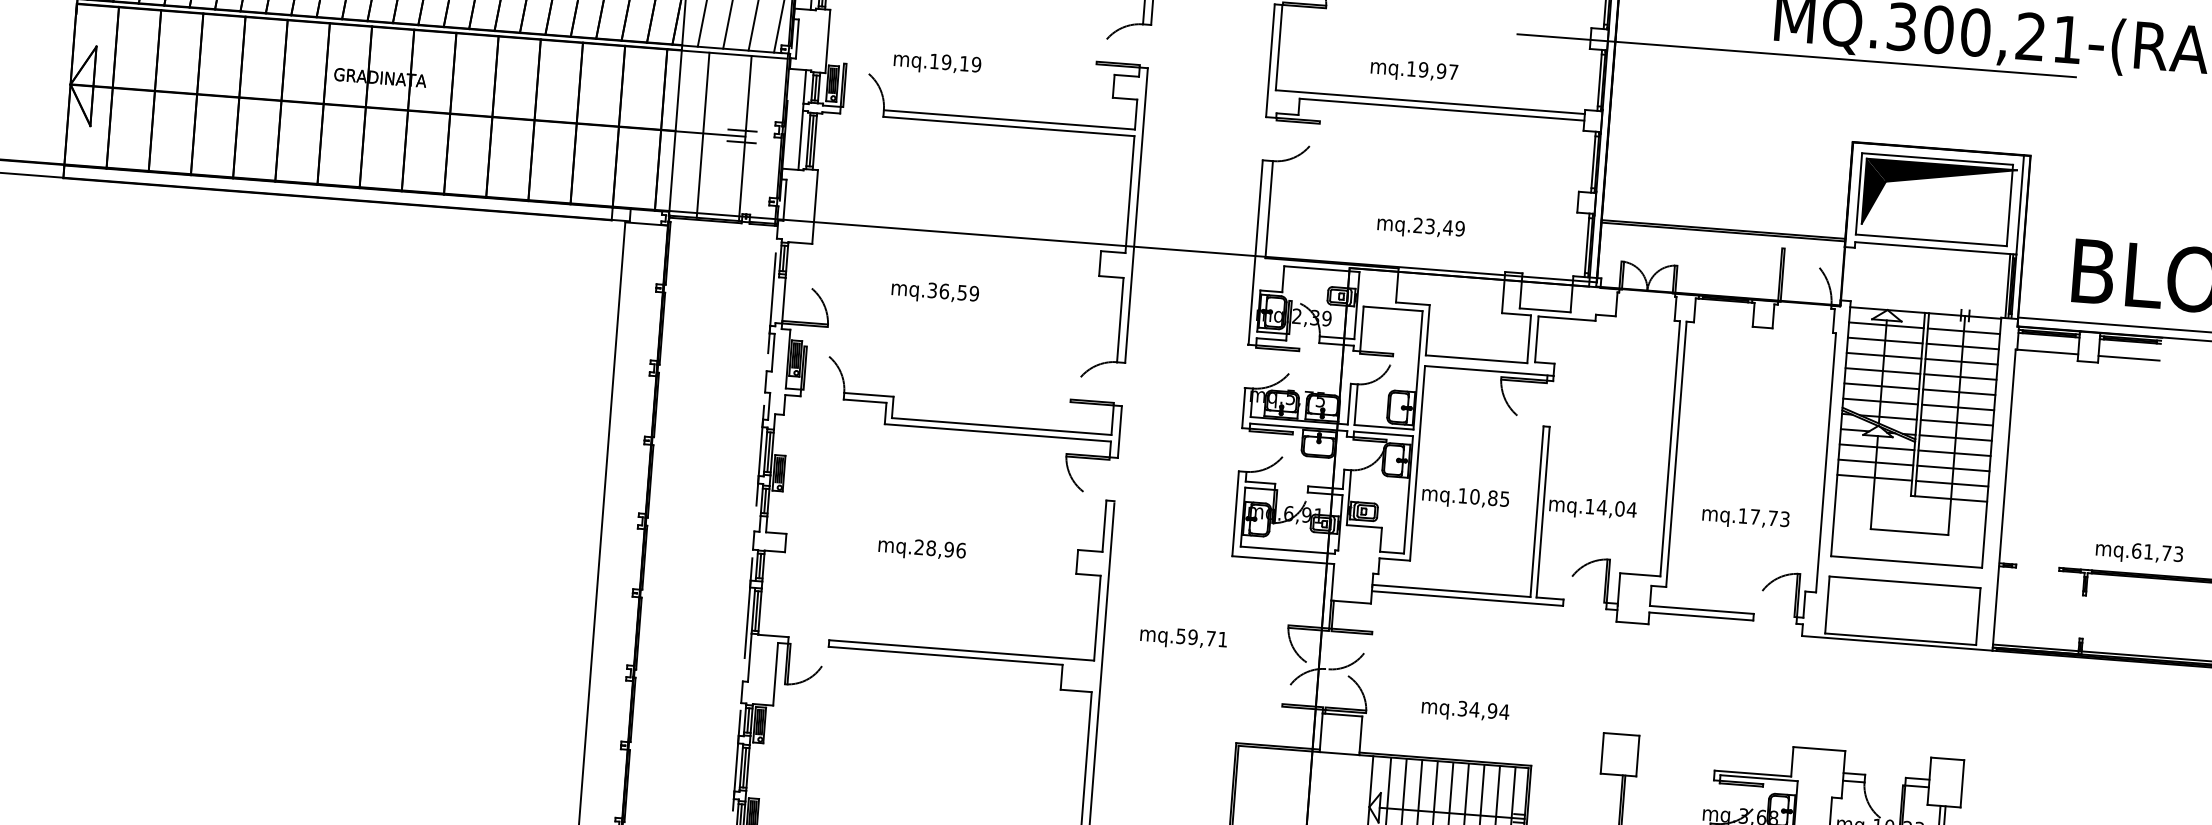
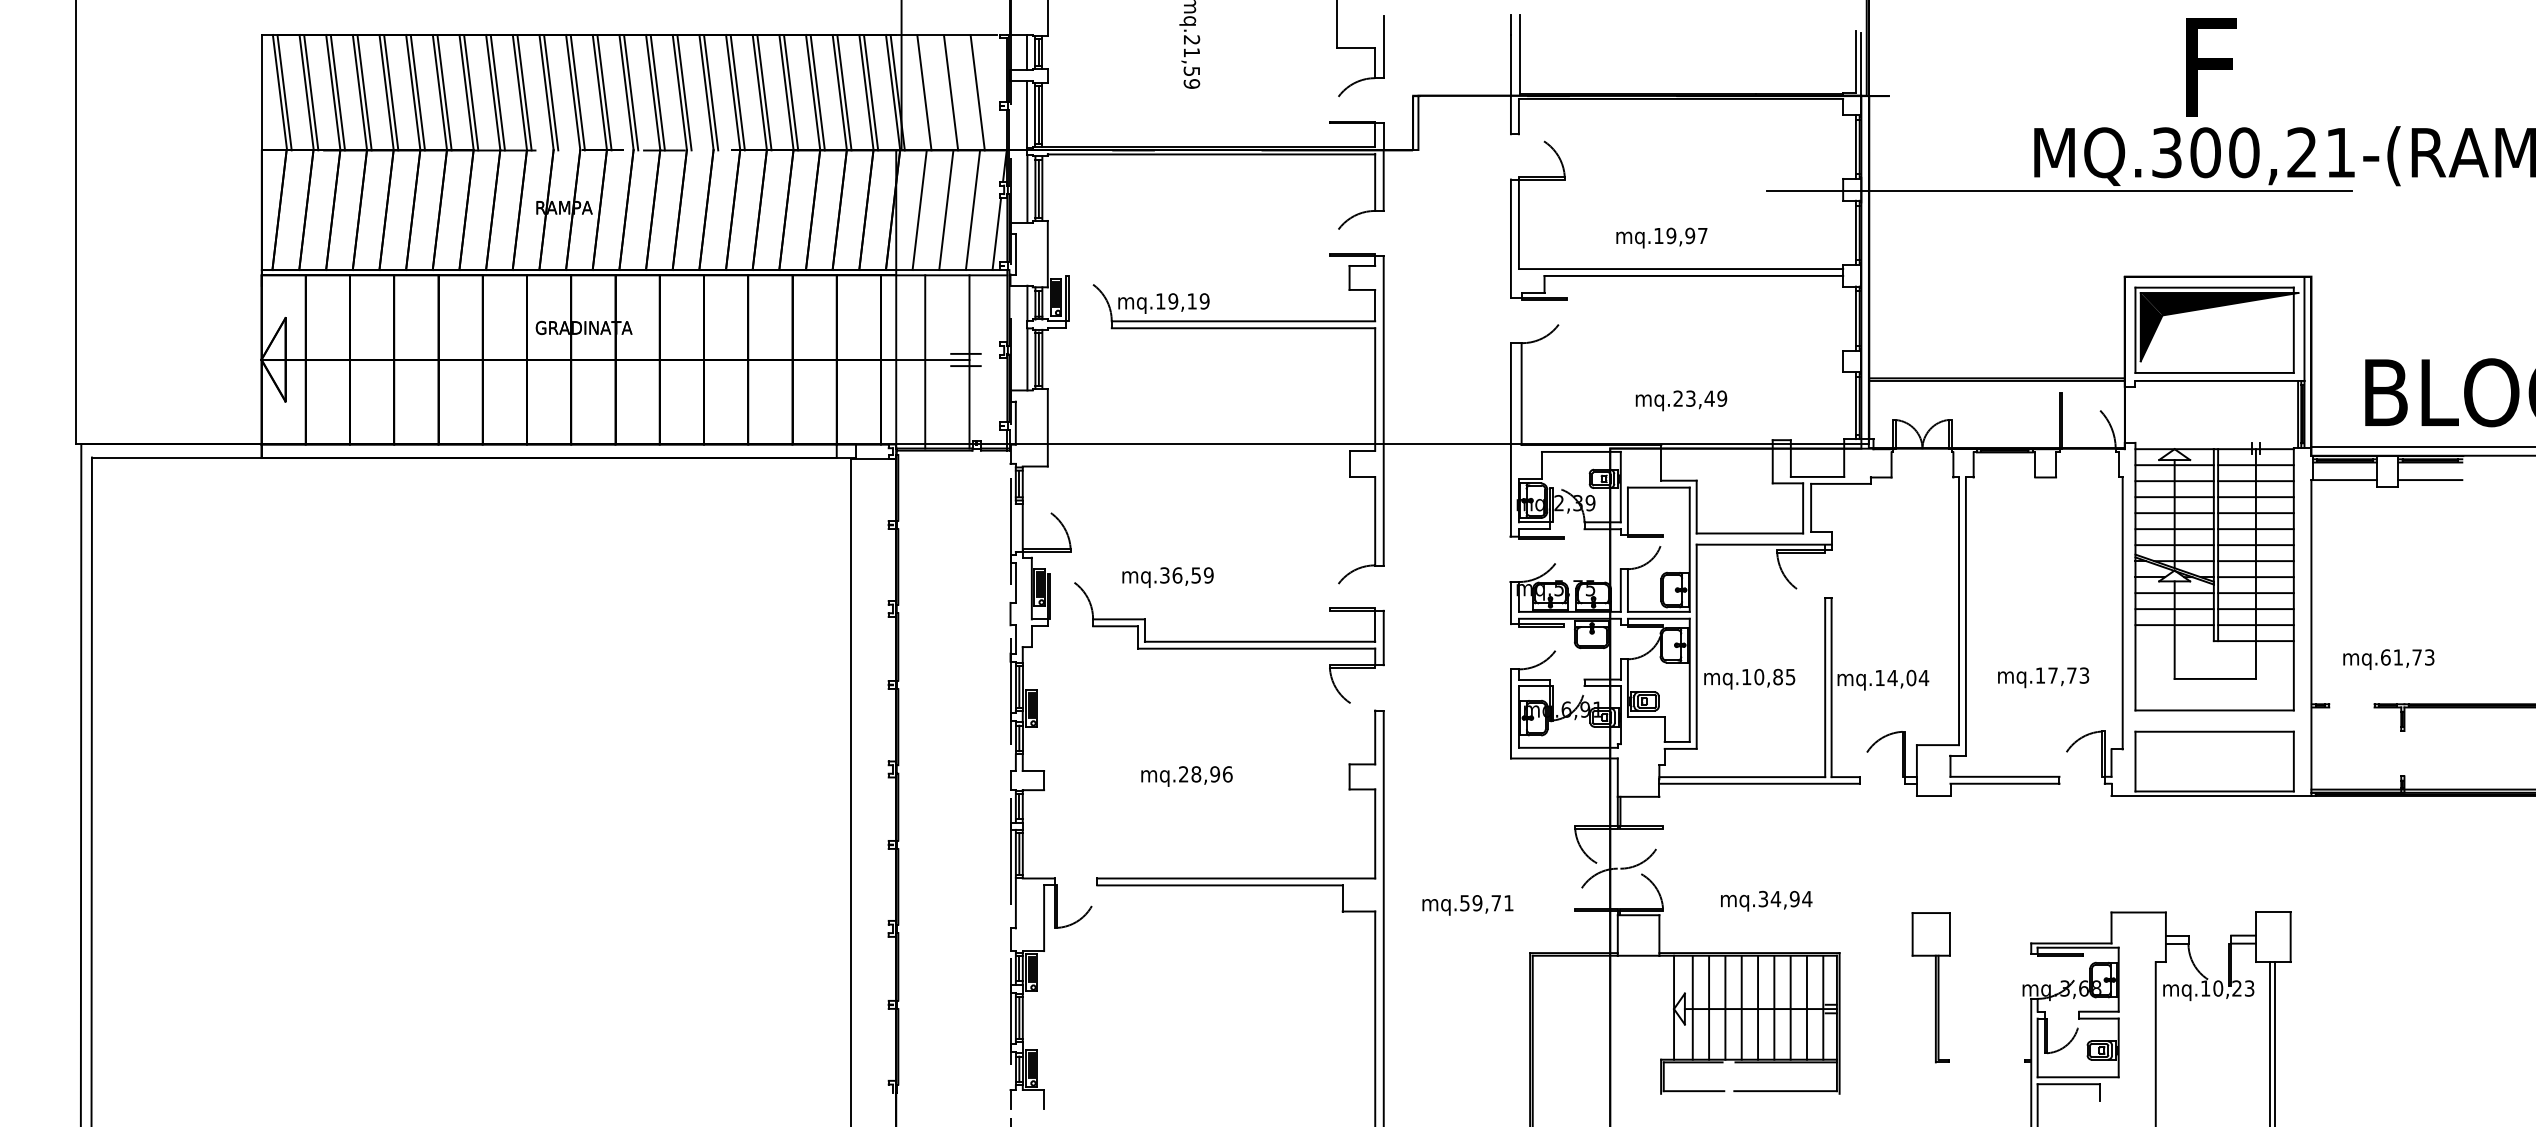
text: (937, 63) -> (1163, 303), moved
text: (934, 292) -> (1167, 577), moved
text: (2139, 553) -> (2388, 659), moved
text: (1183, 638) -> (1467, 905), moved

